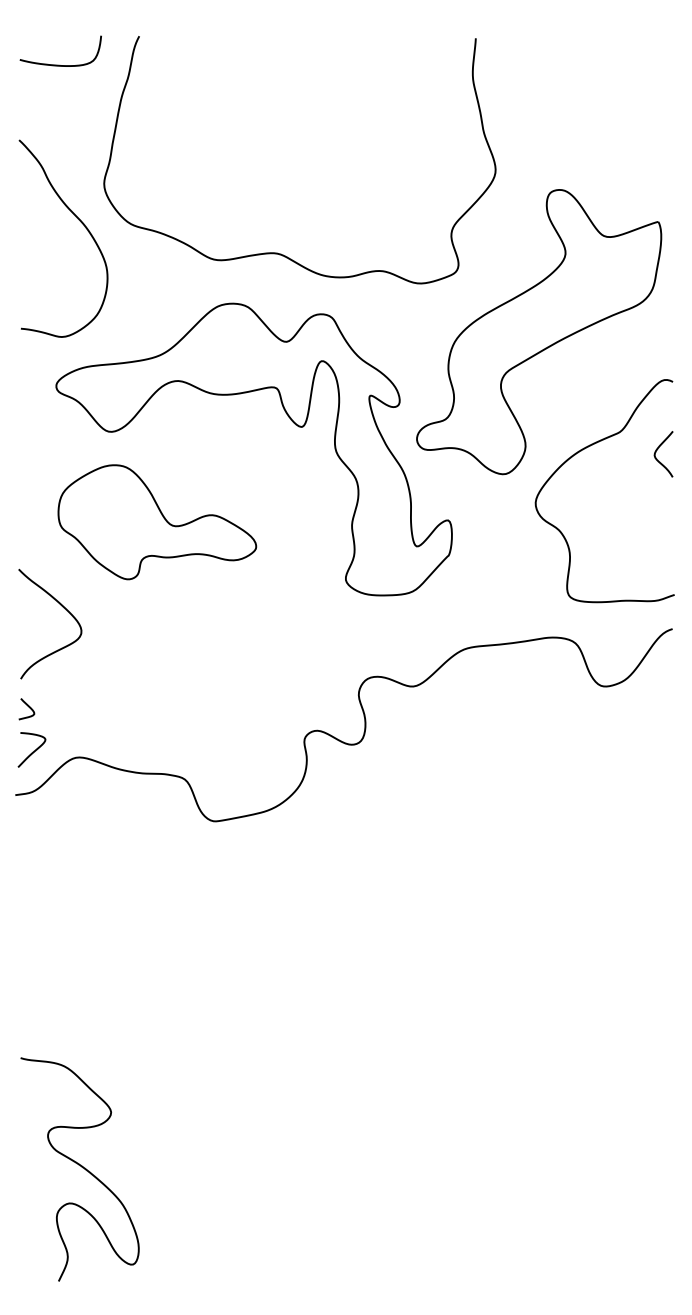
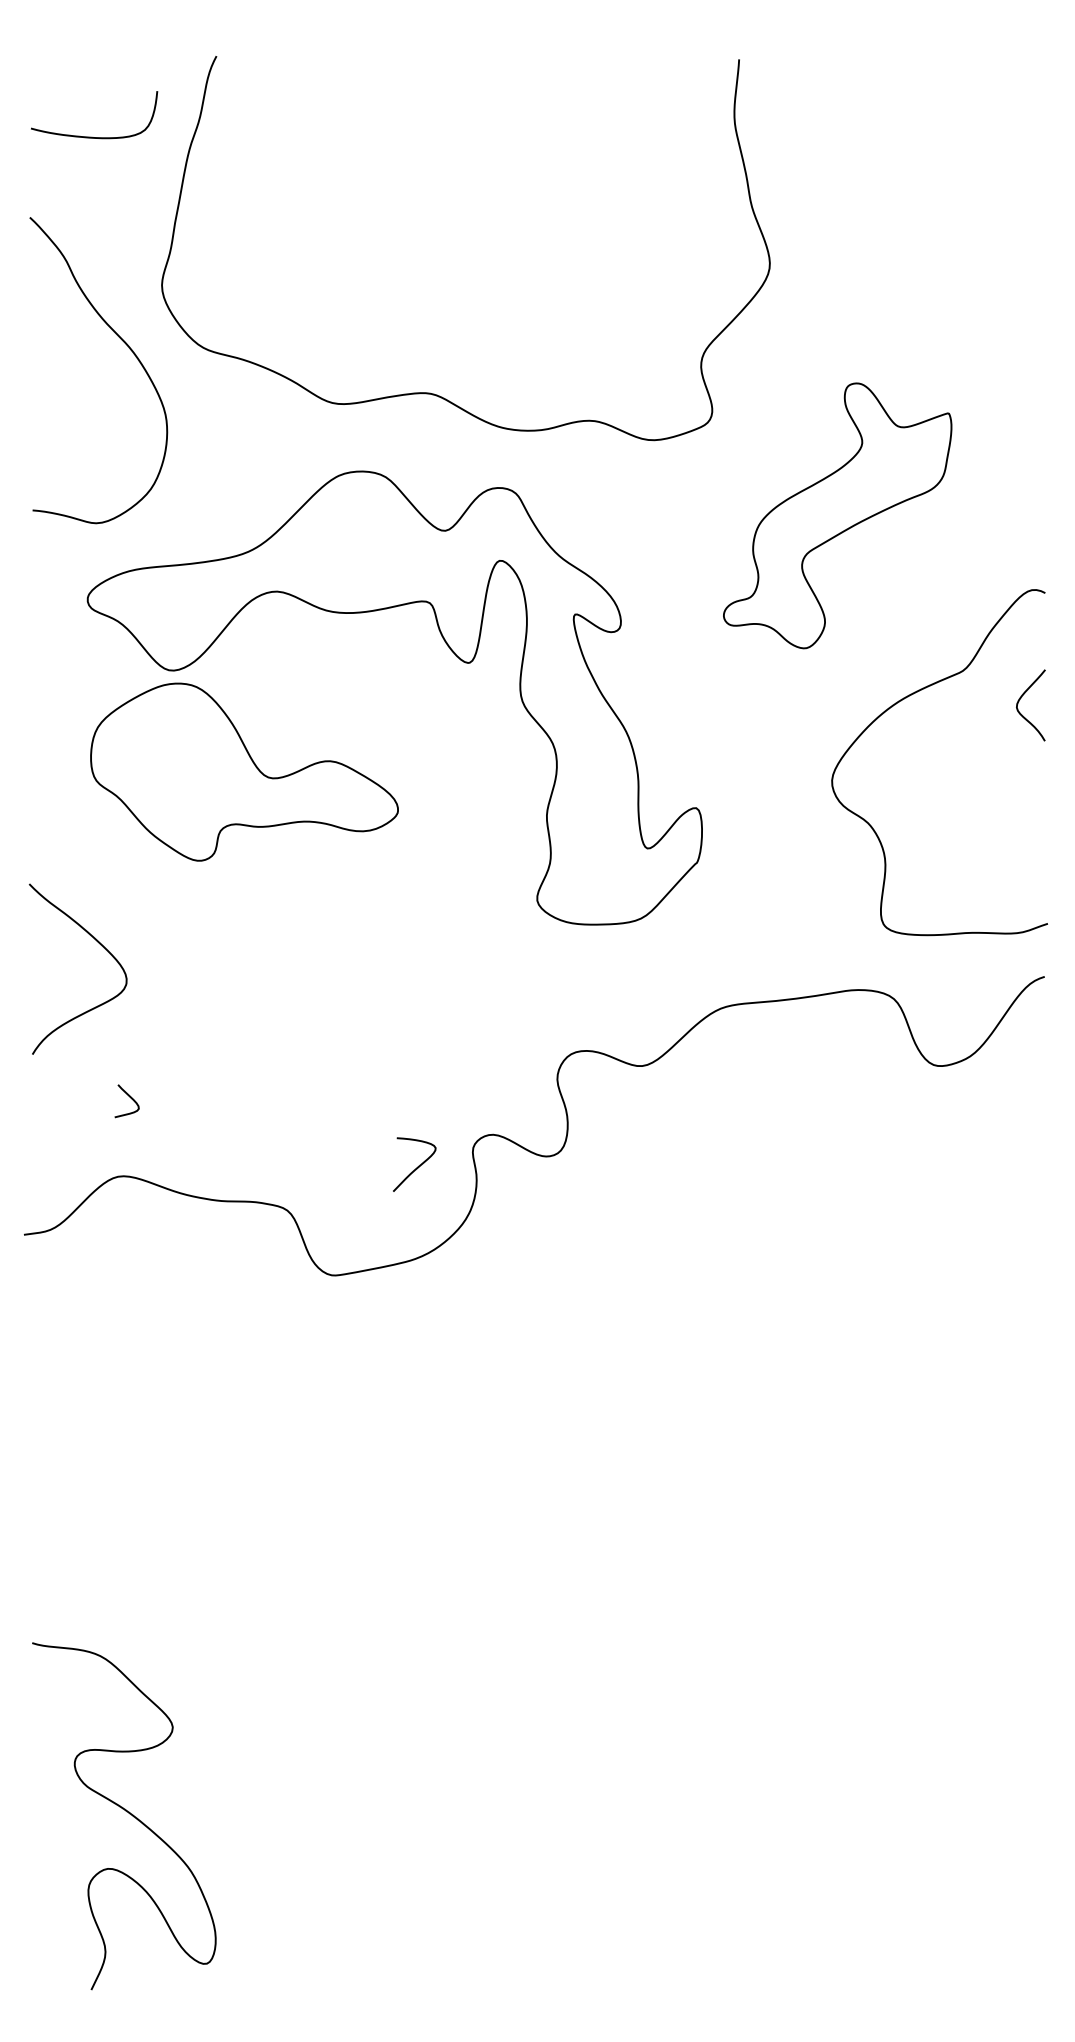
curve: (59, 64) -> (92, 135), moved
part: (539, 332) -> (838, 516), size x0.6
part: (157, 522) -> (244, 772), moved
curve: (28, 707) -> (129, 1098), moved
curve: (32, 751) -> (415, 1166), moved

